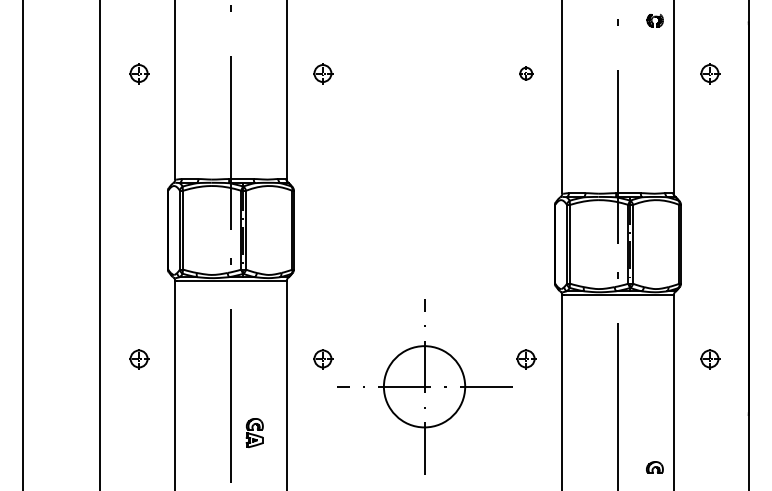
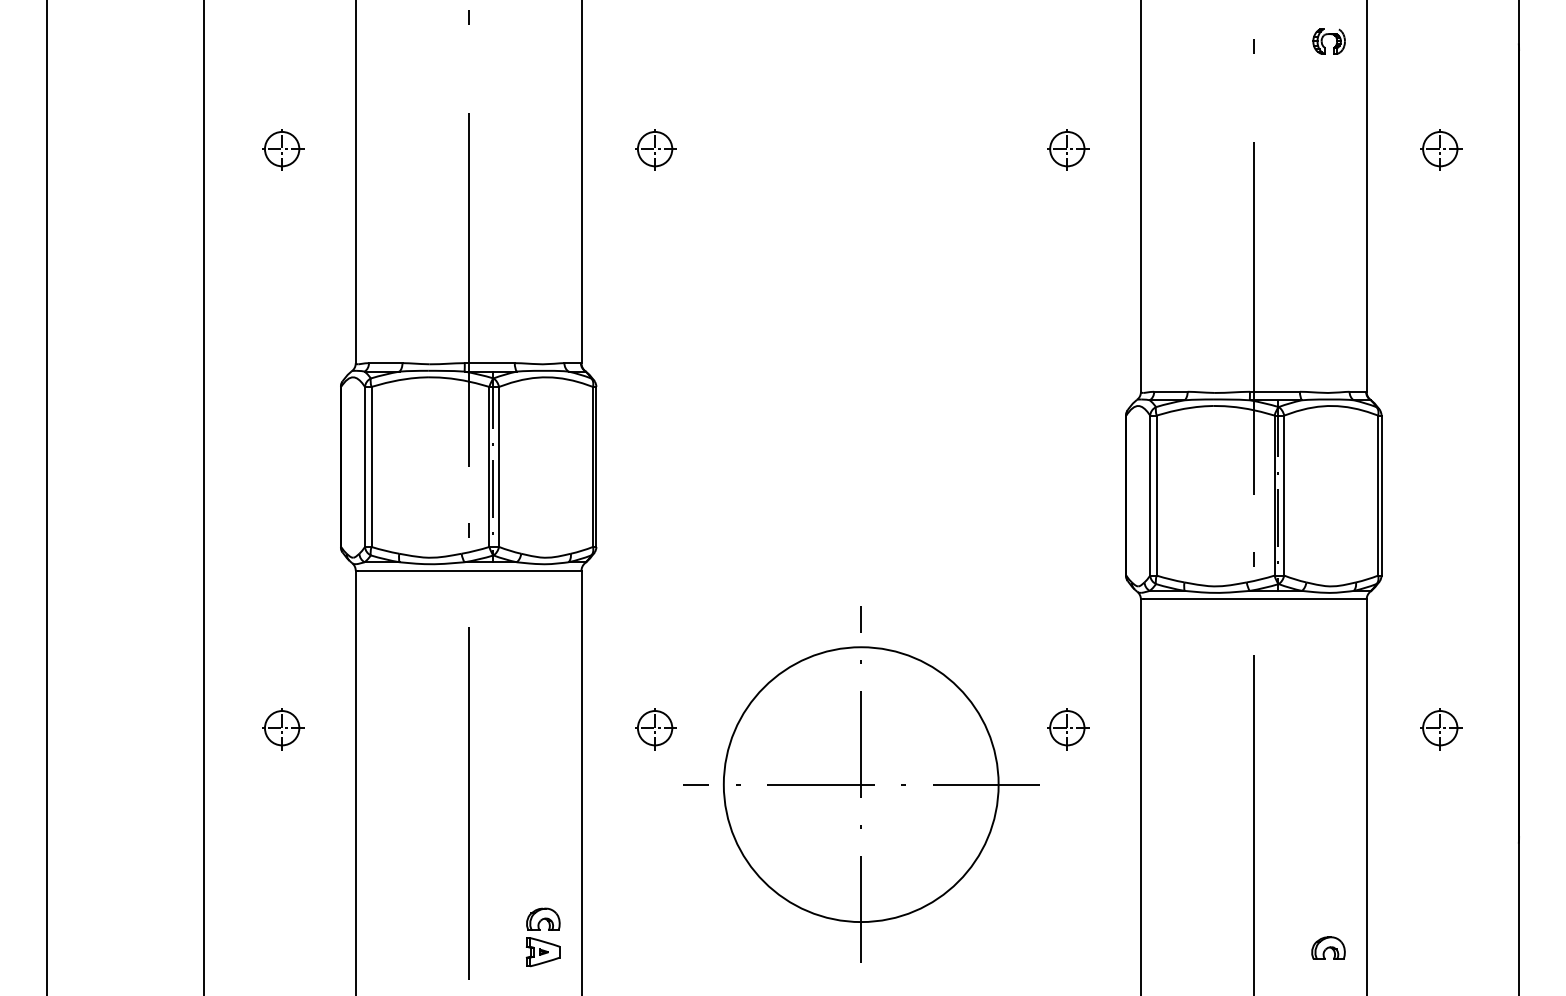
part: (526, 73) -> (1068, 149), size x1.43
circle: (424, 386) -> (861, 784), size x1.67
part: (254, 432) -> (542, 936), moved

